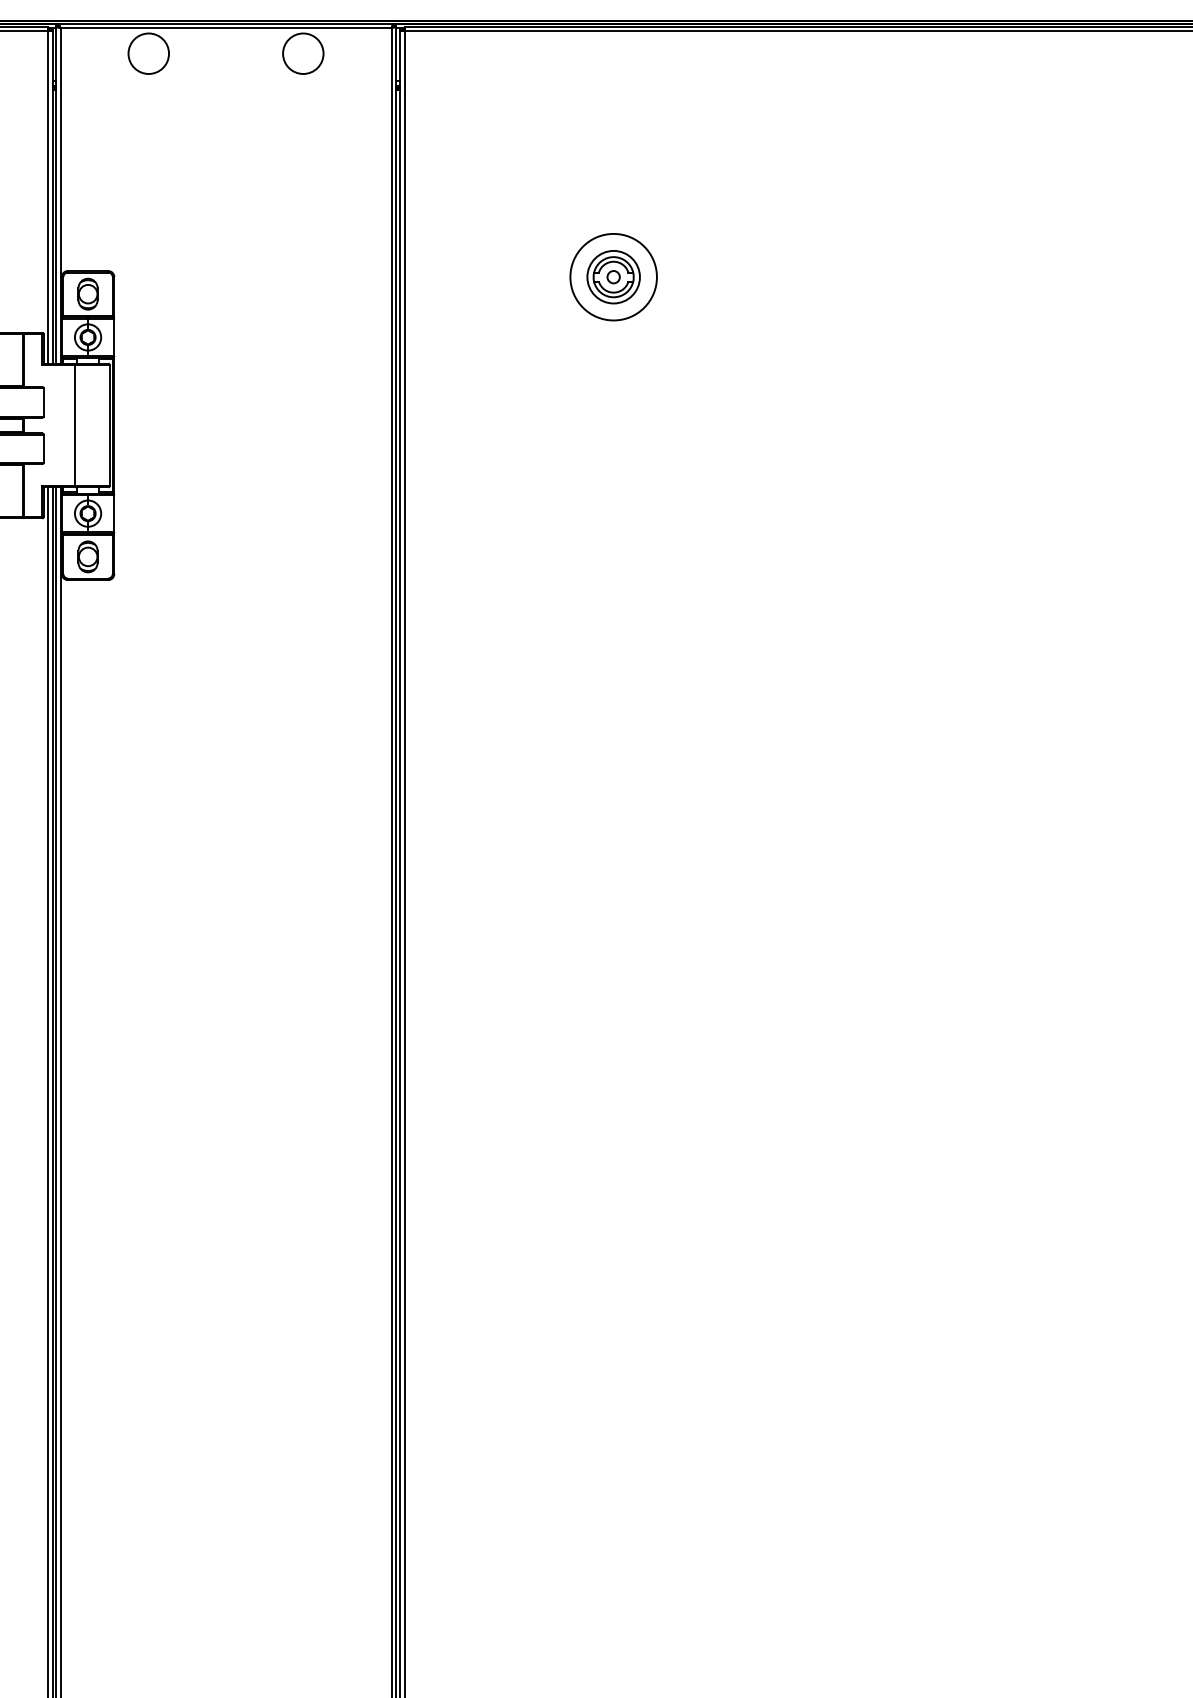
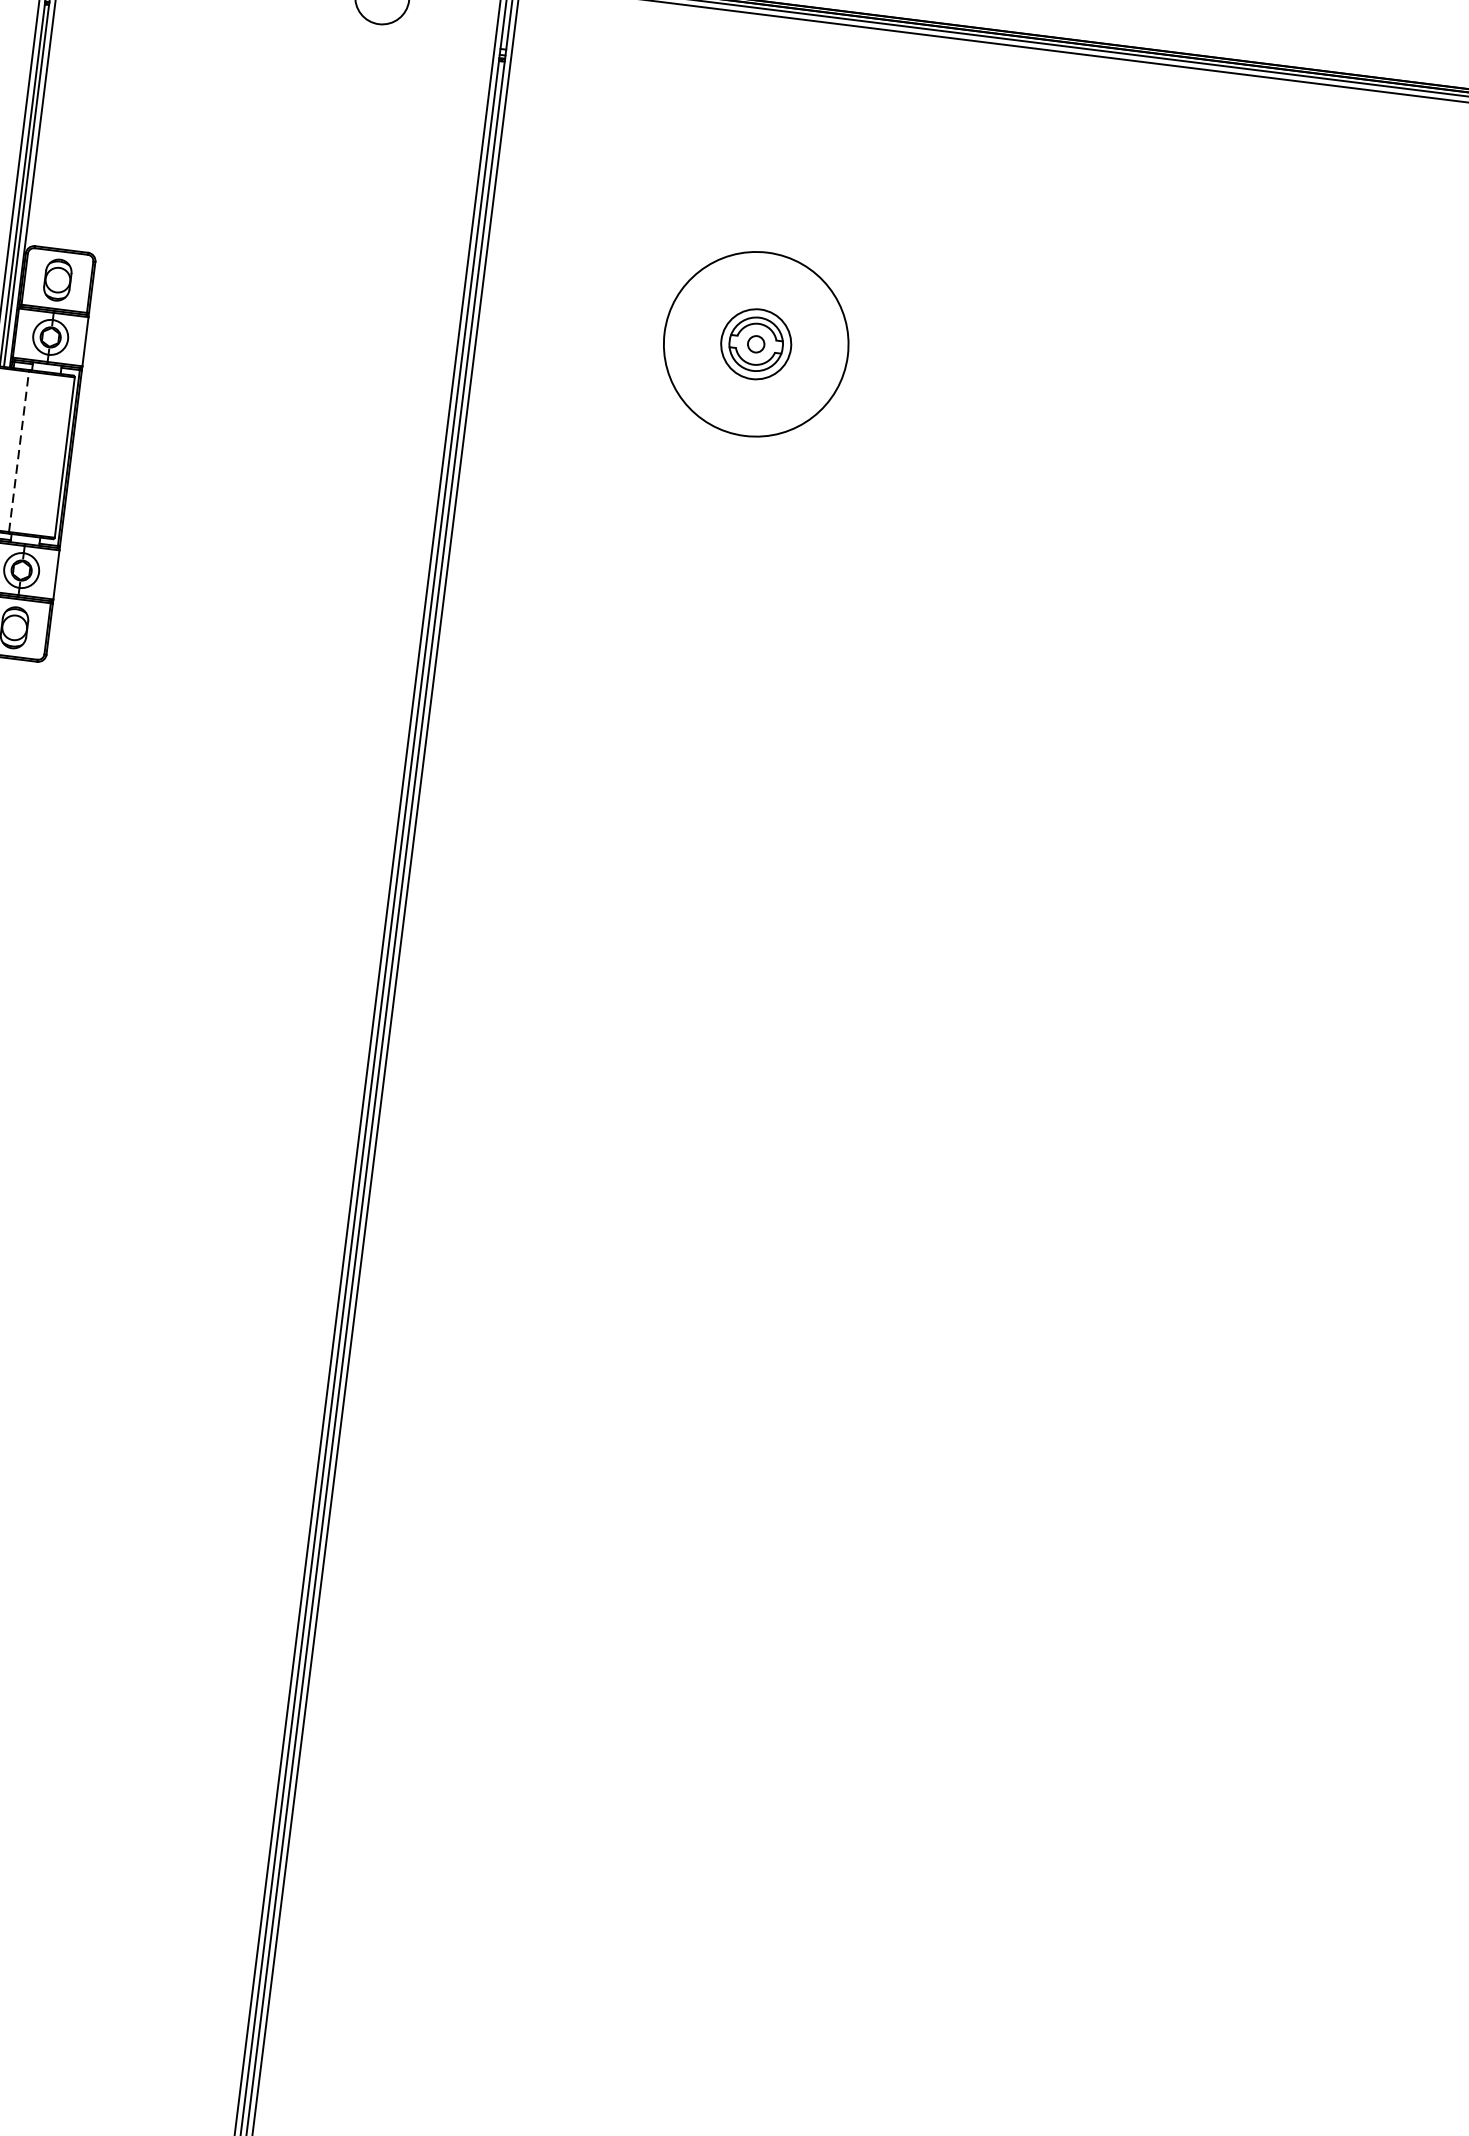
circle: (613, 276) -> (756, 343), size x1.6
line: (75, 425) -> (19, 451), solid -> dashed

